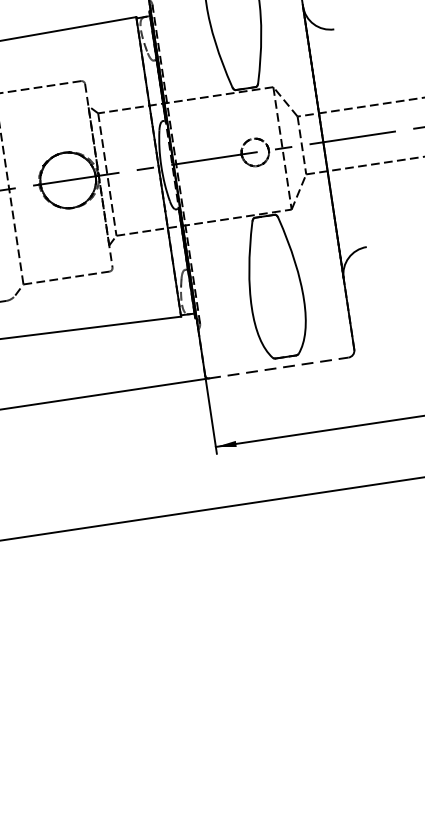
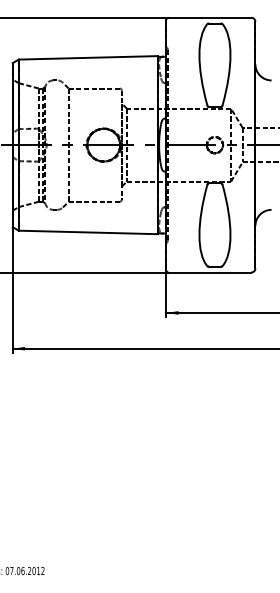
line: (279, 367) -> (210, 272), dashed -> solid

